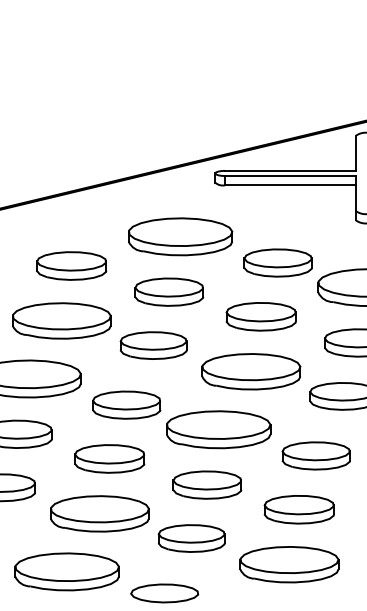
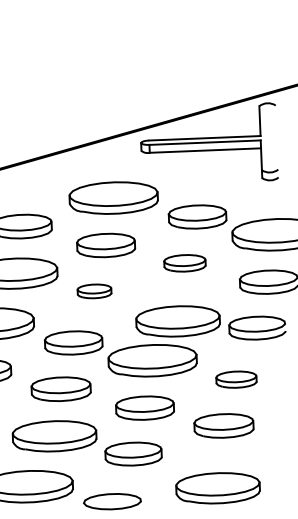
part: (260, 316) -> (184, 263), size x0.7
part: (153, 345) -> (94, 291), size x0.6
part: (251, 371) -> (178, 321), moved
part: (315, 455) -> (235, 379), size x0.7
part: (289, 564) -> (218, 488), moved

